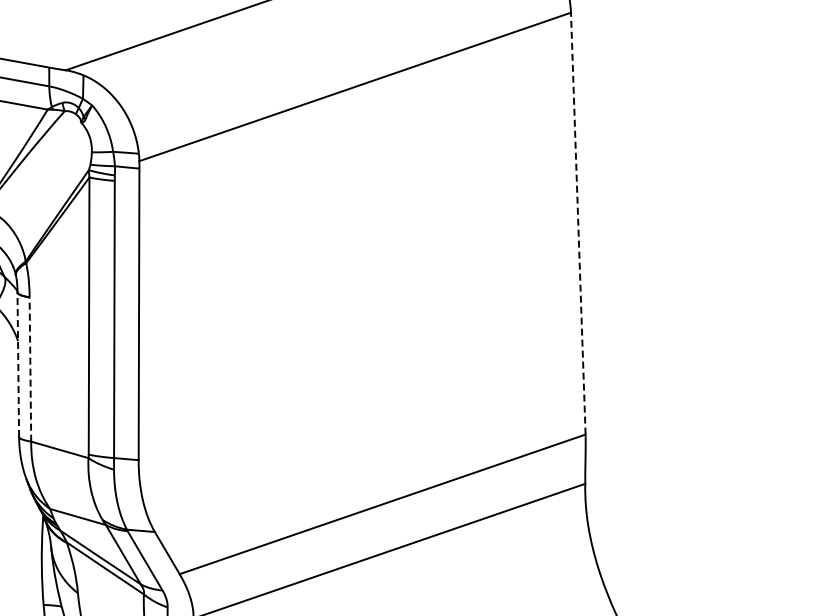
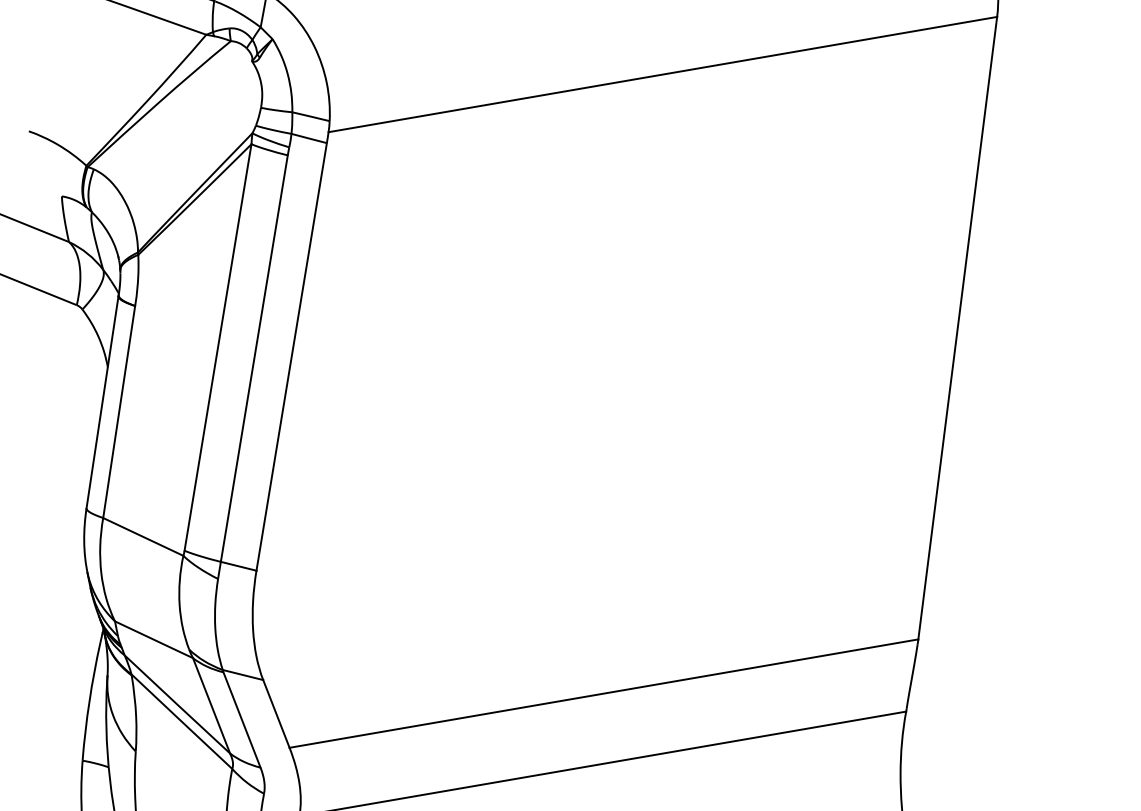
line: (578, 223) -> (958, 328), dashed -> solid
line: (18, 364) -> (102, 401), dashed -> solid
line: (30, 369) -> (119, 412), dashed -> solid

